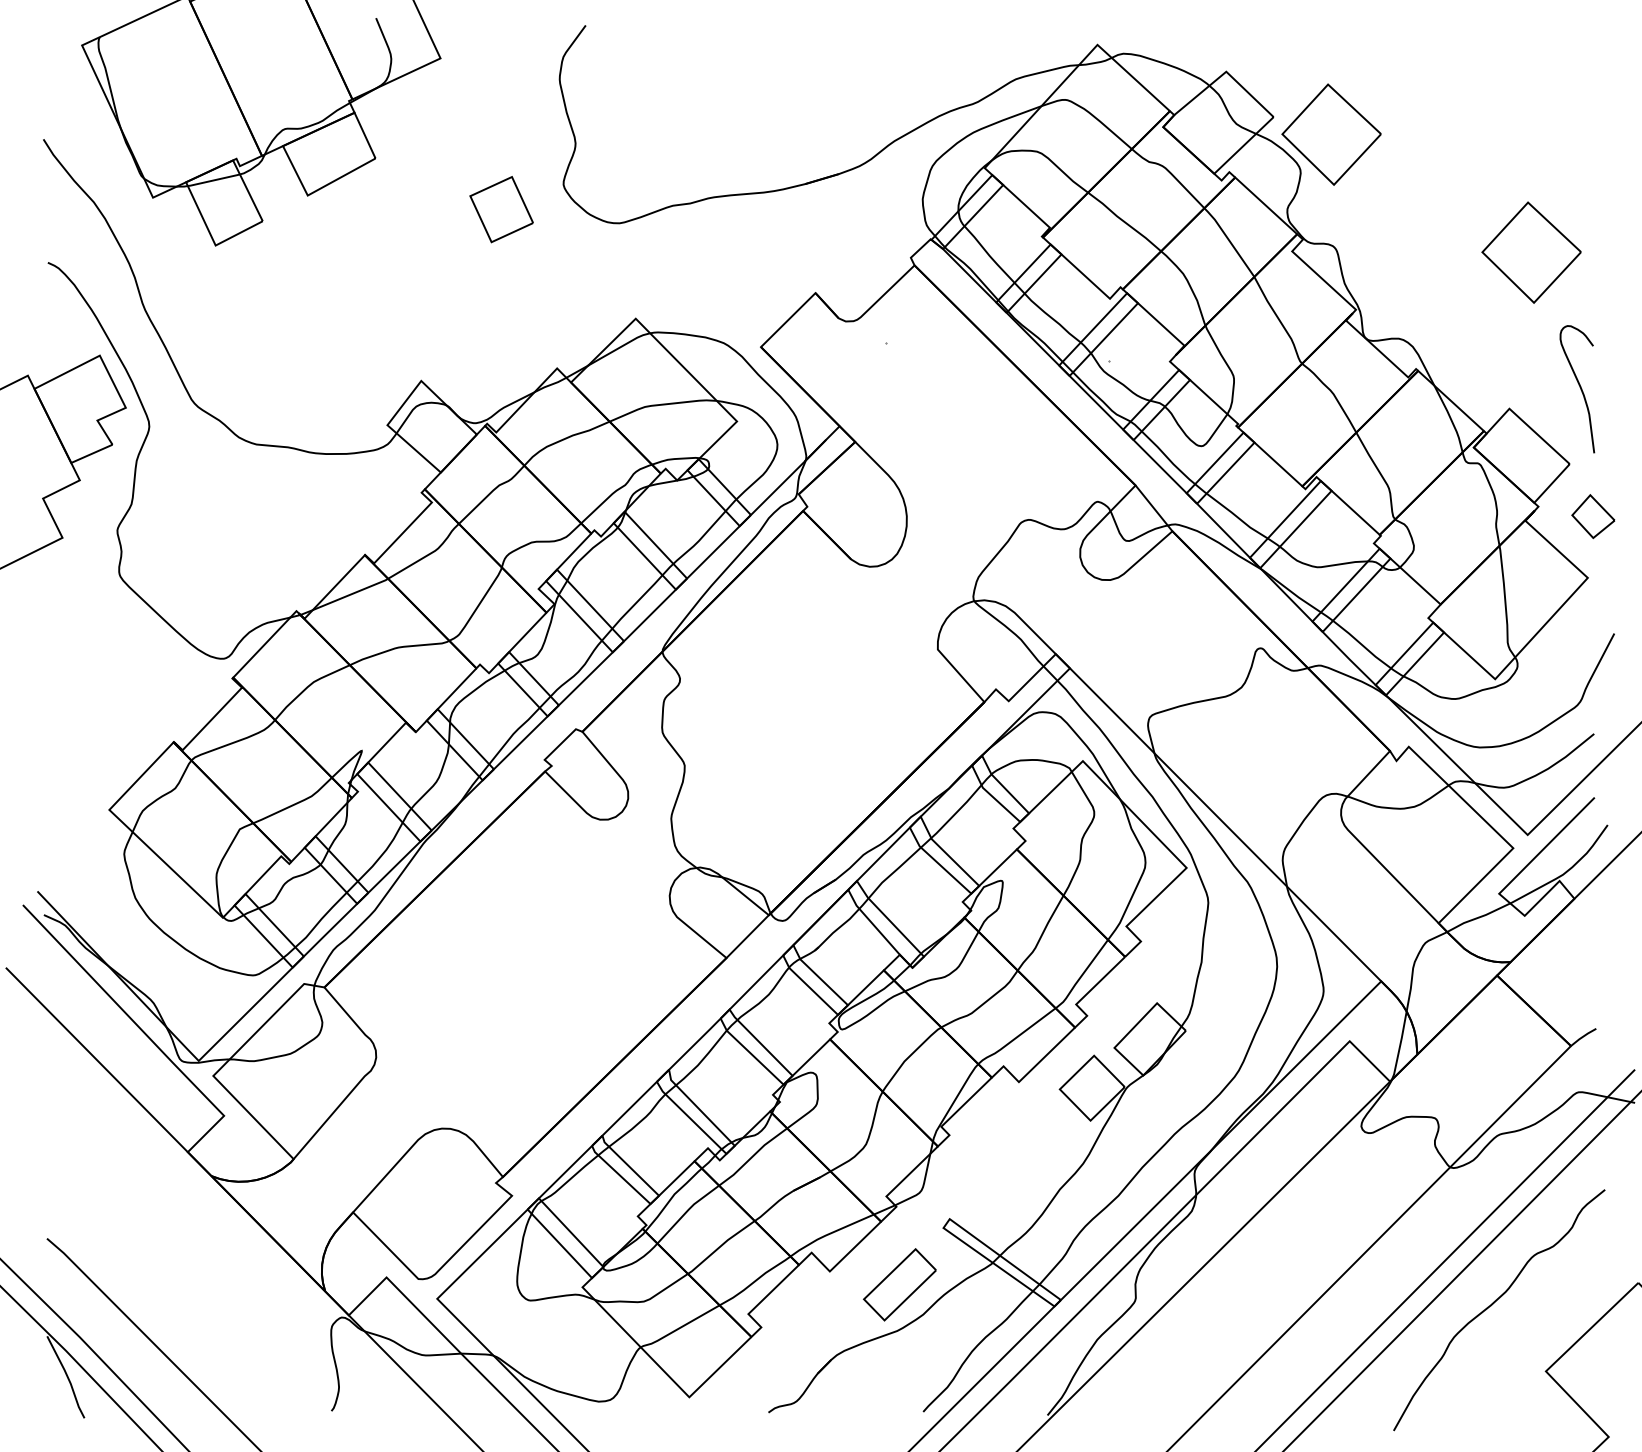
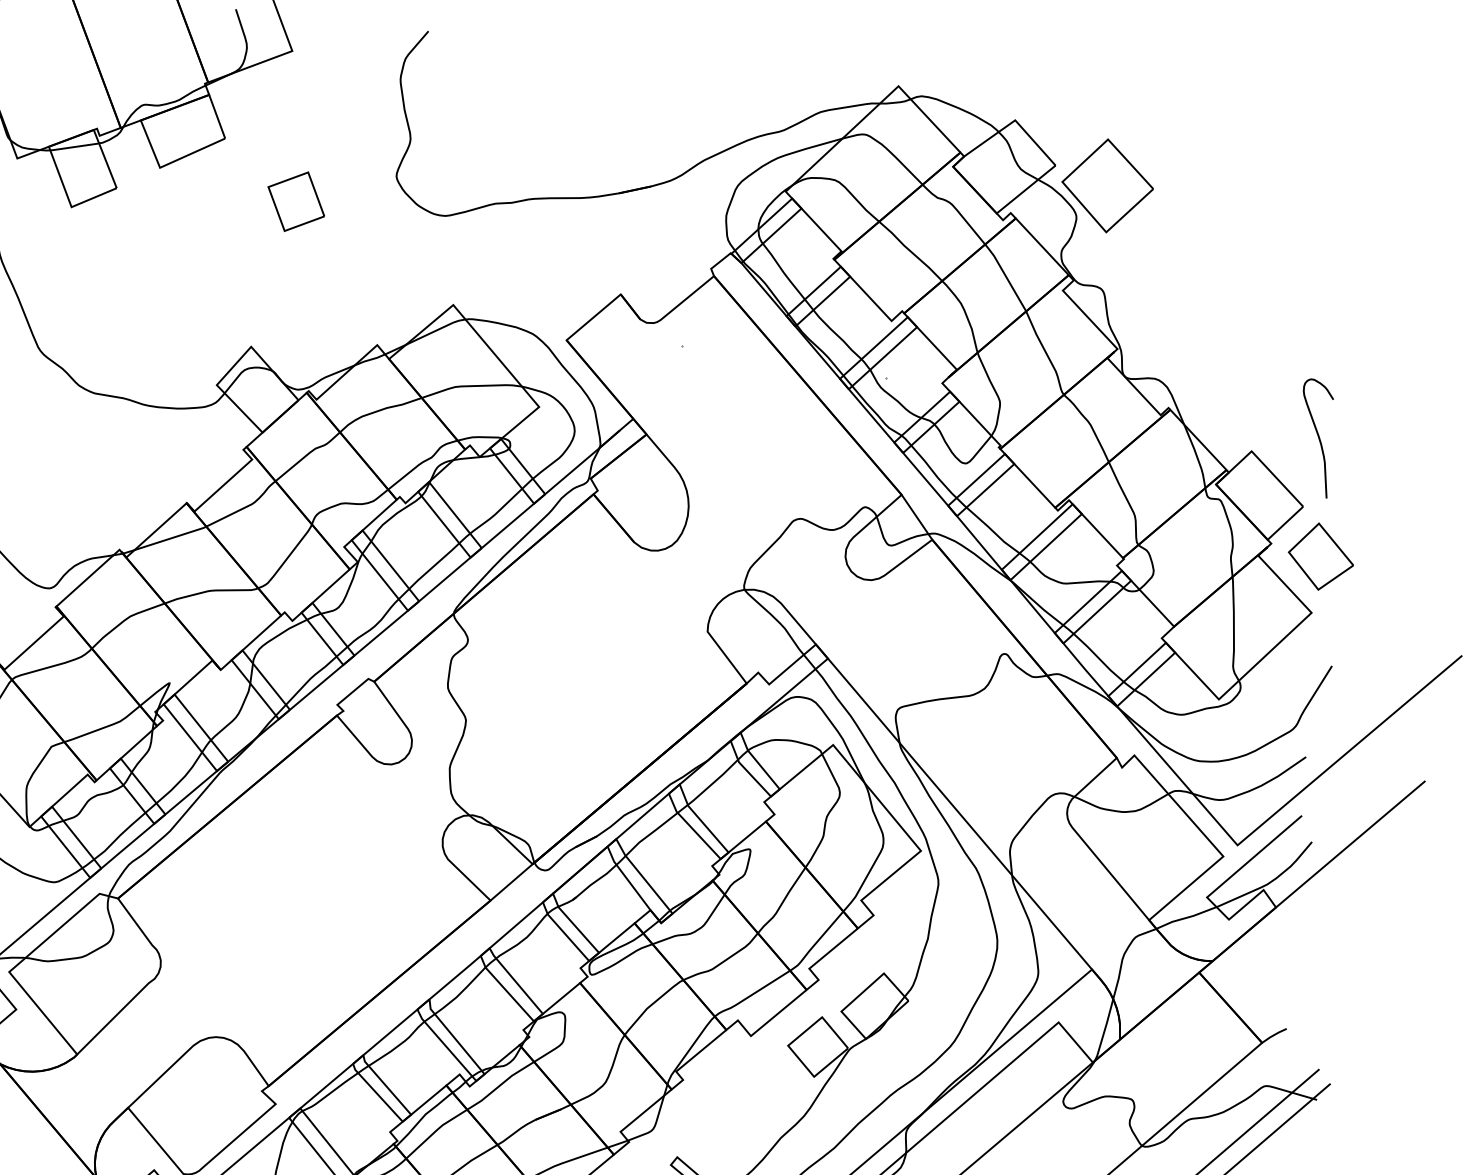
part: (501, 209) -> (296, 201), moved
part: (1531, 252) -> (1283, 308), removed
part: (1593, 516) -> (1321, 556), size x1.67

